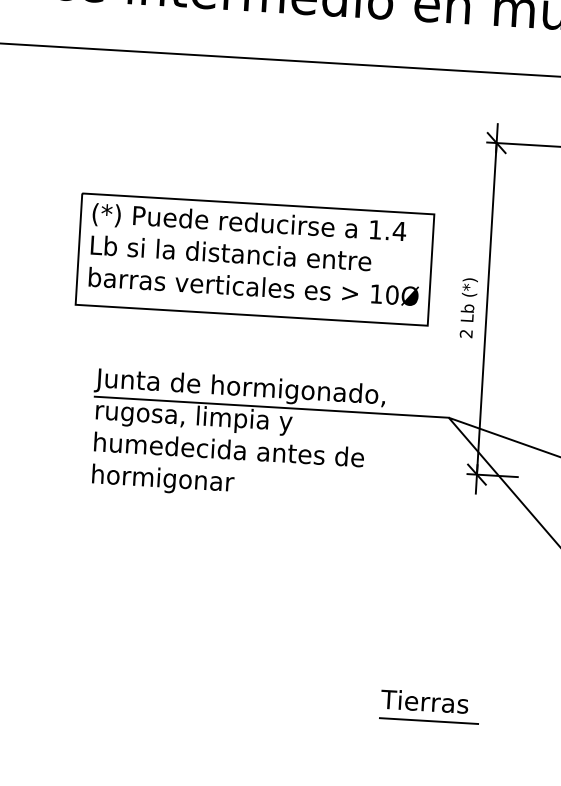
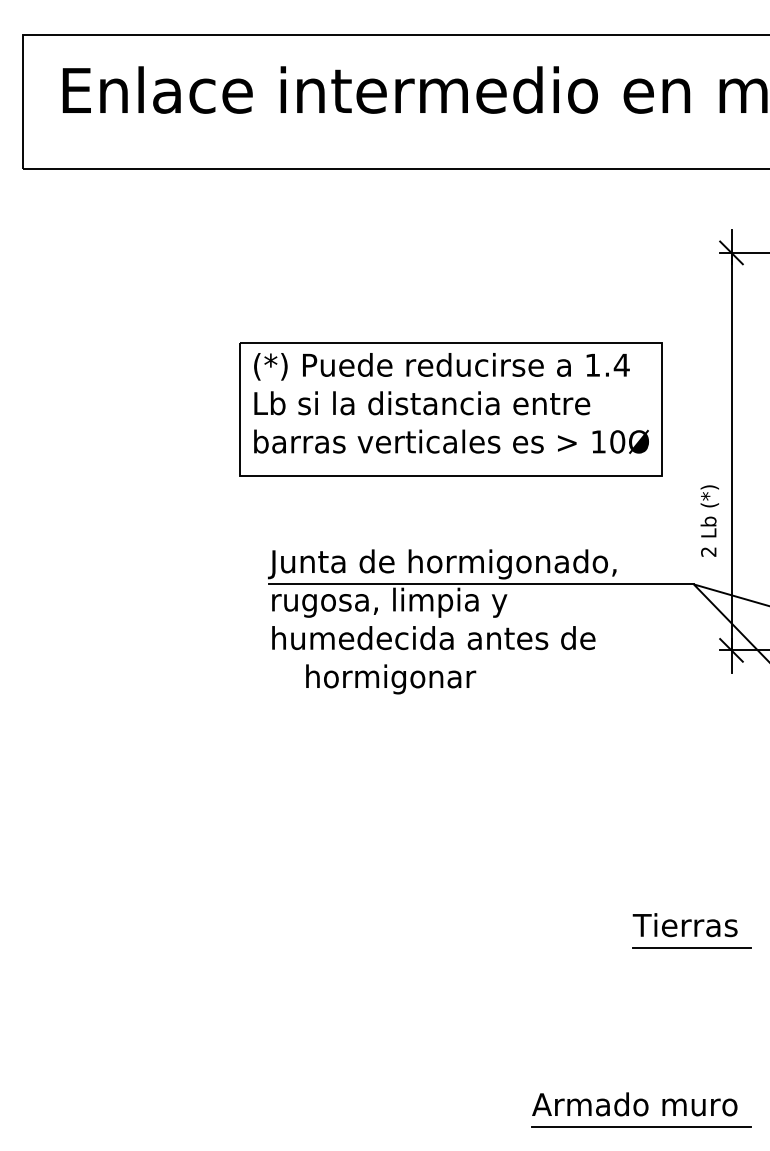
text: (468, 307) -> (709, 520), moved
text: (163, 480) -> (391, 679), moved

